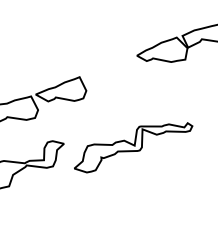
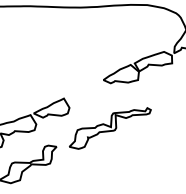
part: (133, 147) -> (110, 128), moved

